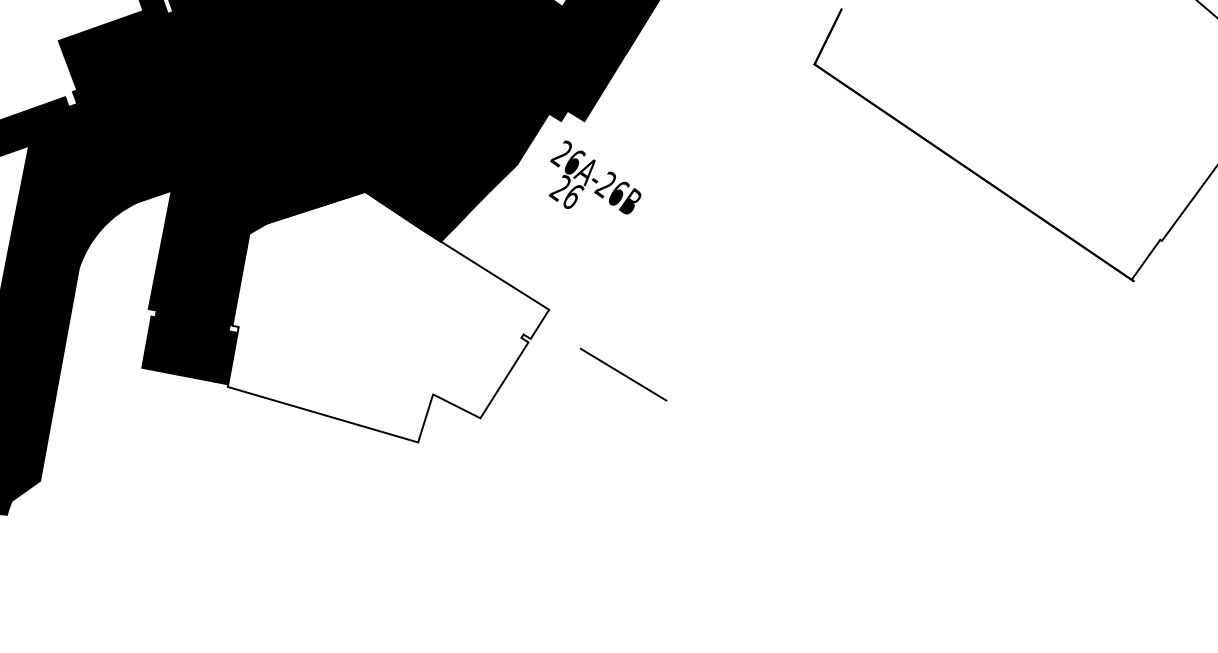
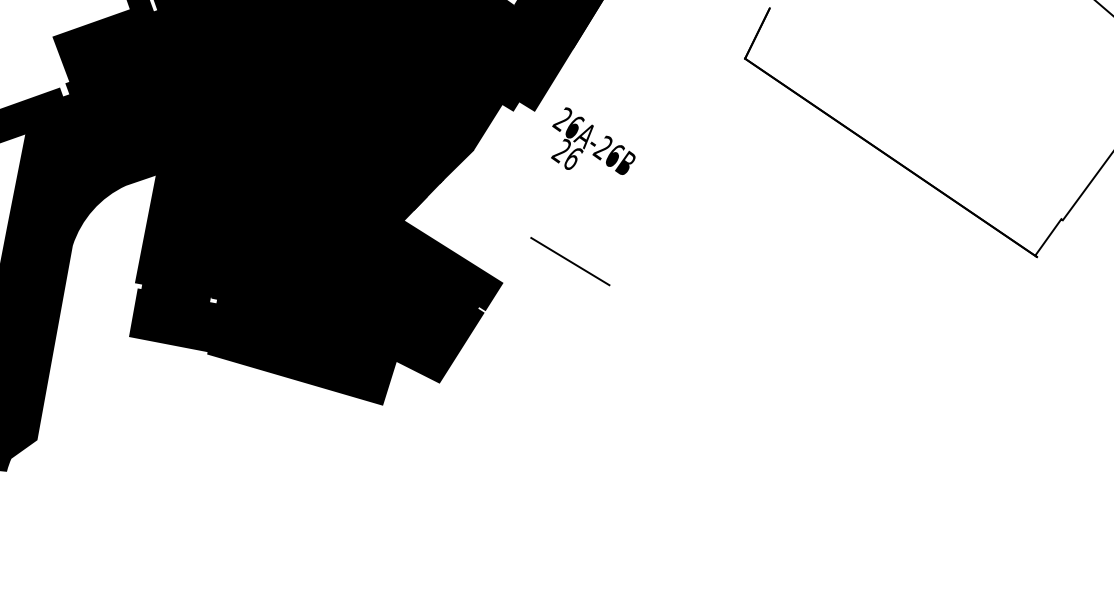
text: (595, 176) -> (593, 140), moved
fill: (388, 316) -> (355, 289), added
line: (623, 374) -> (570, 261), moved

